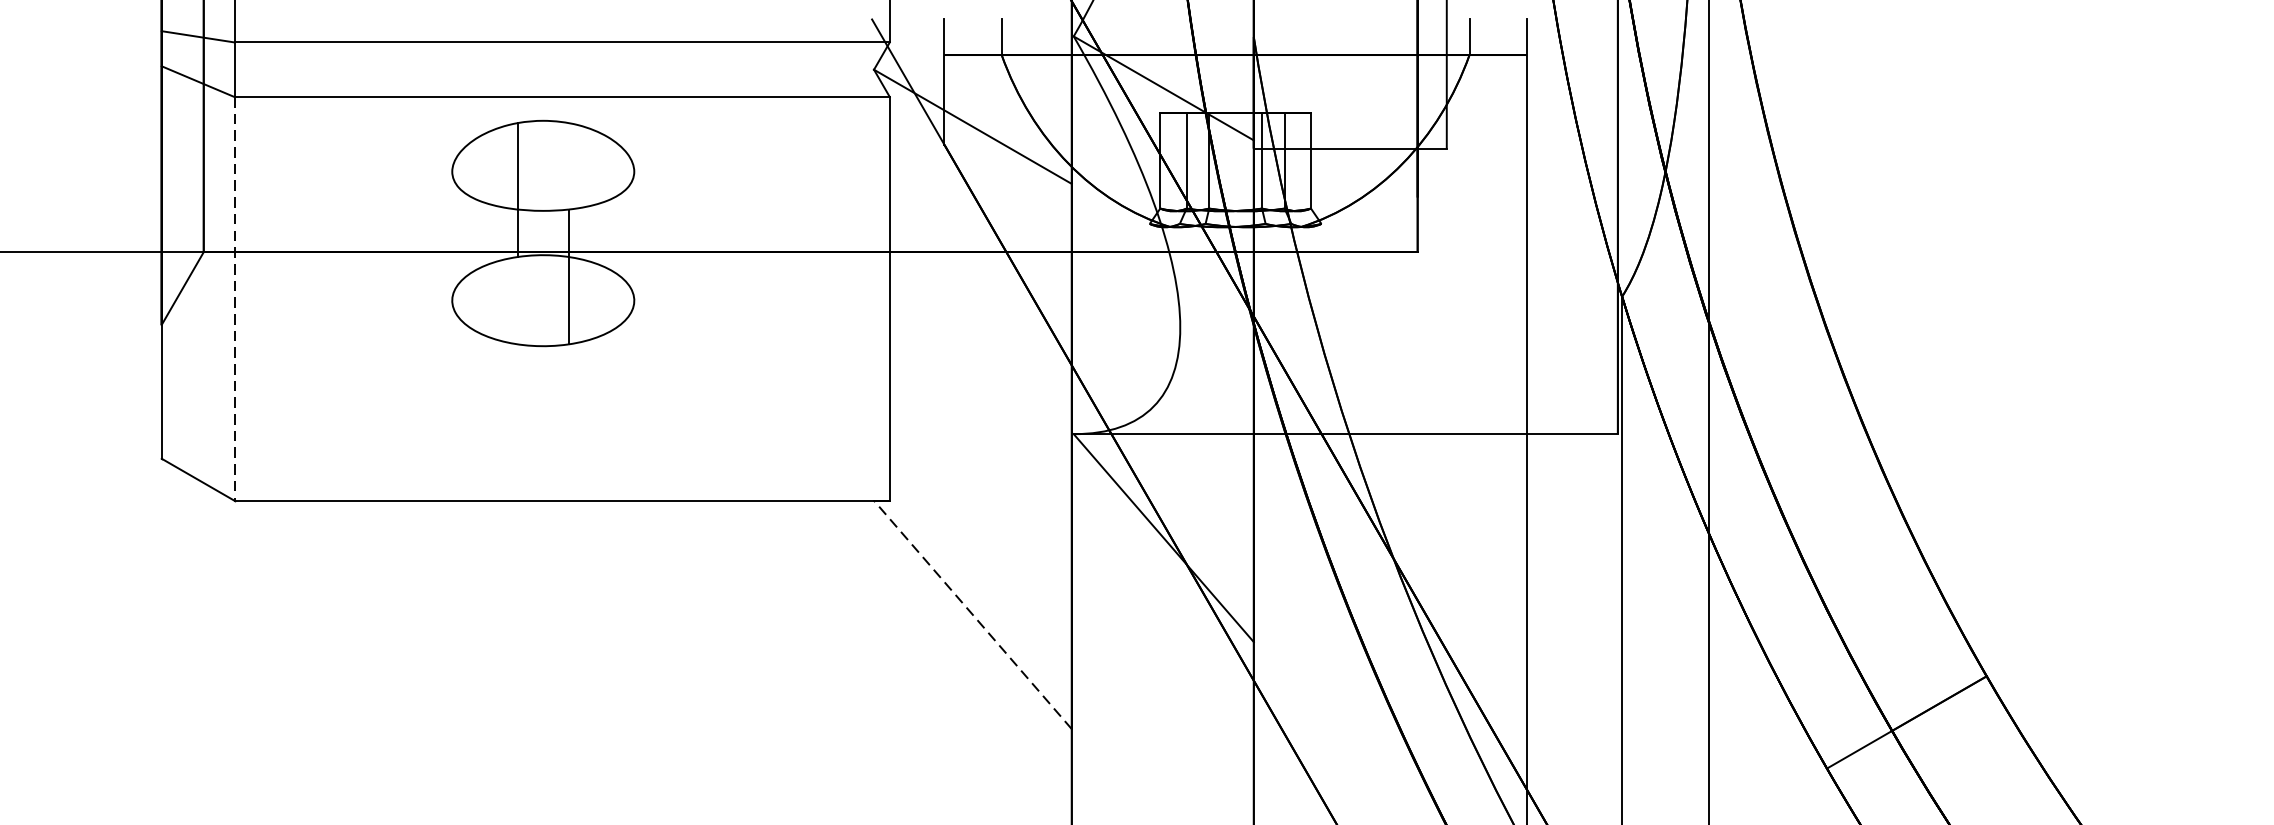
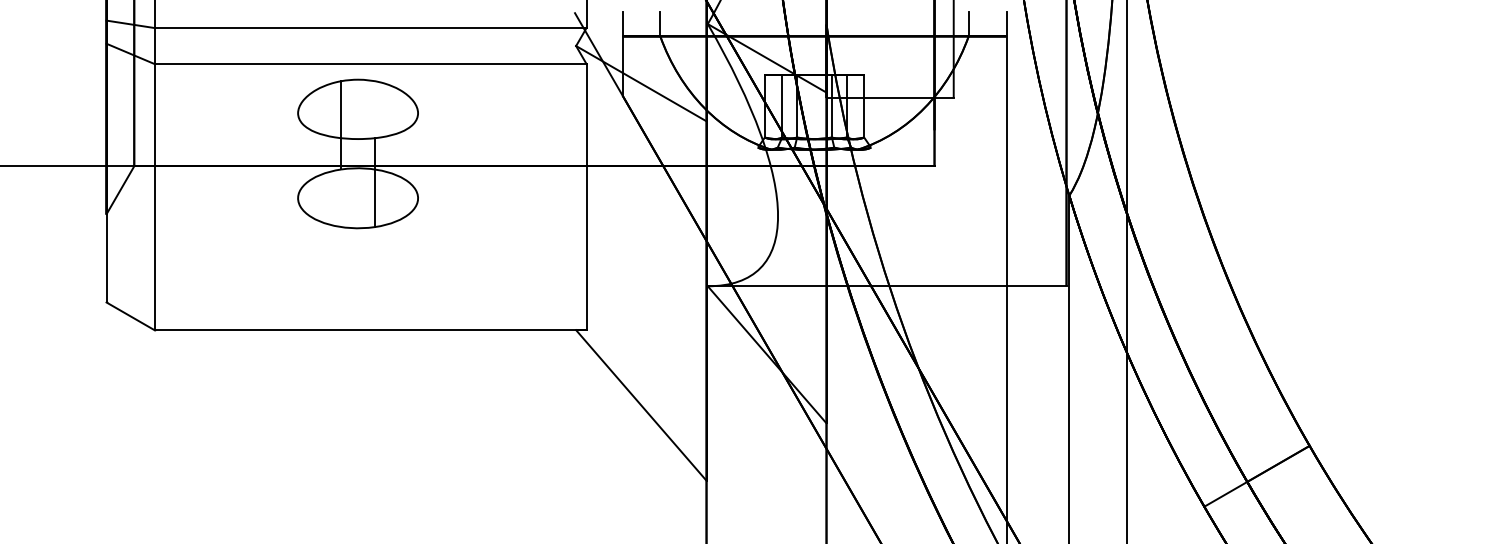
line: (234, 299) -> (154, 197), dashed -> solid
line: (973, 615) -> (641, 405), dashed -> solid

